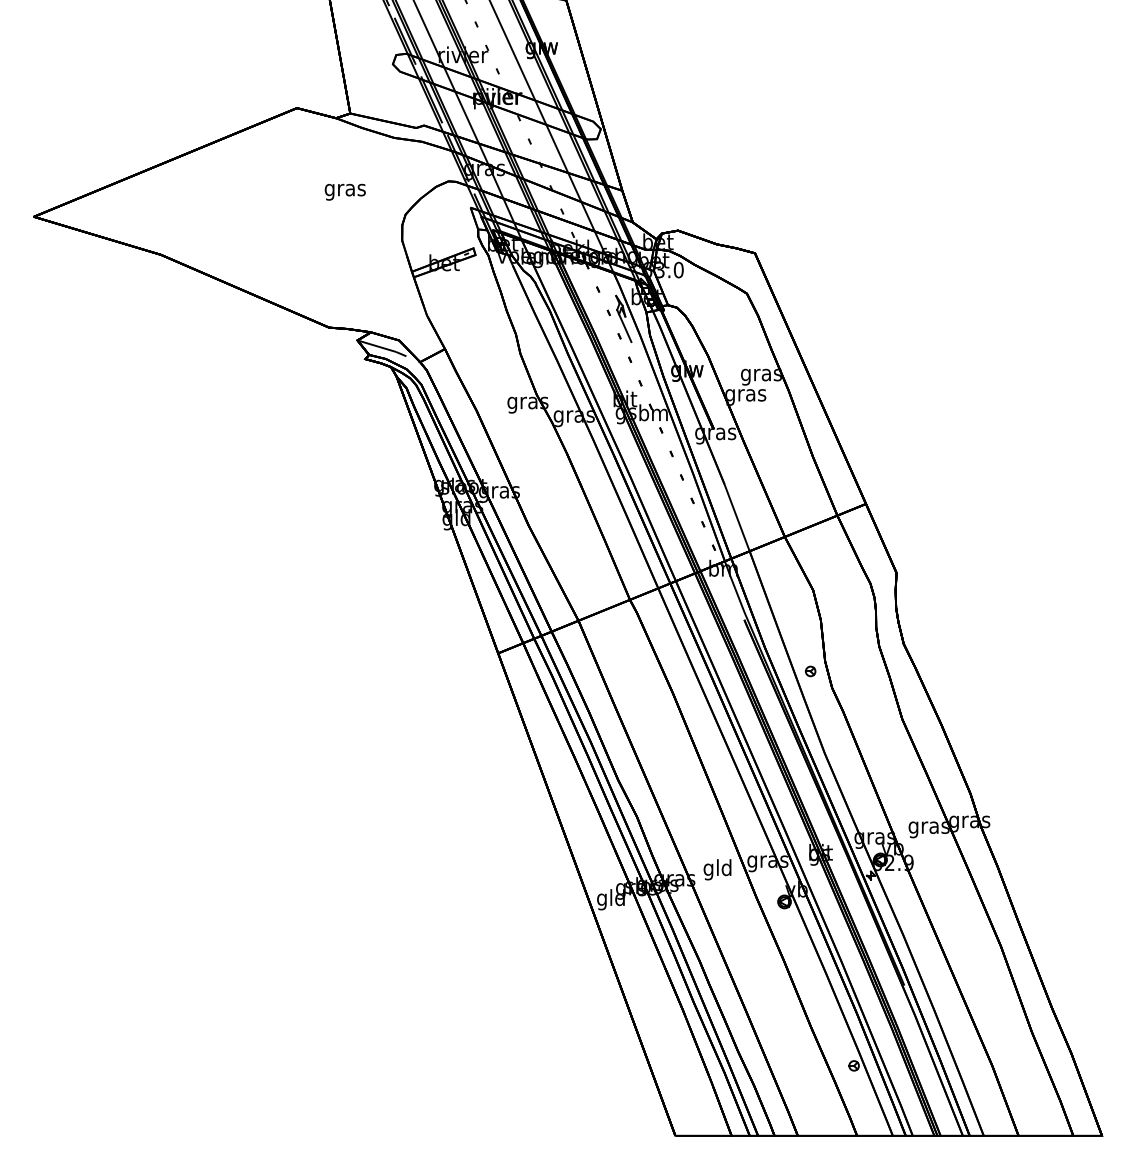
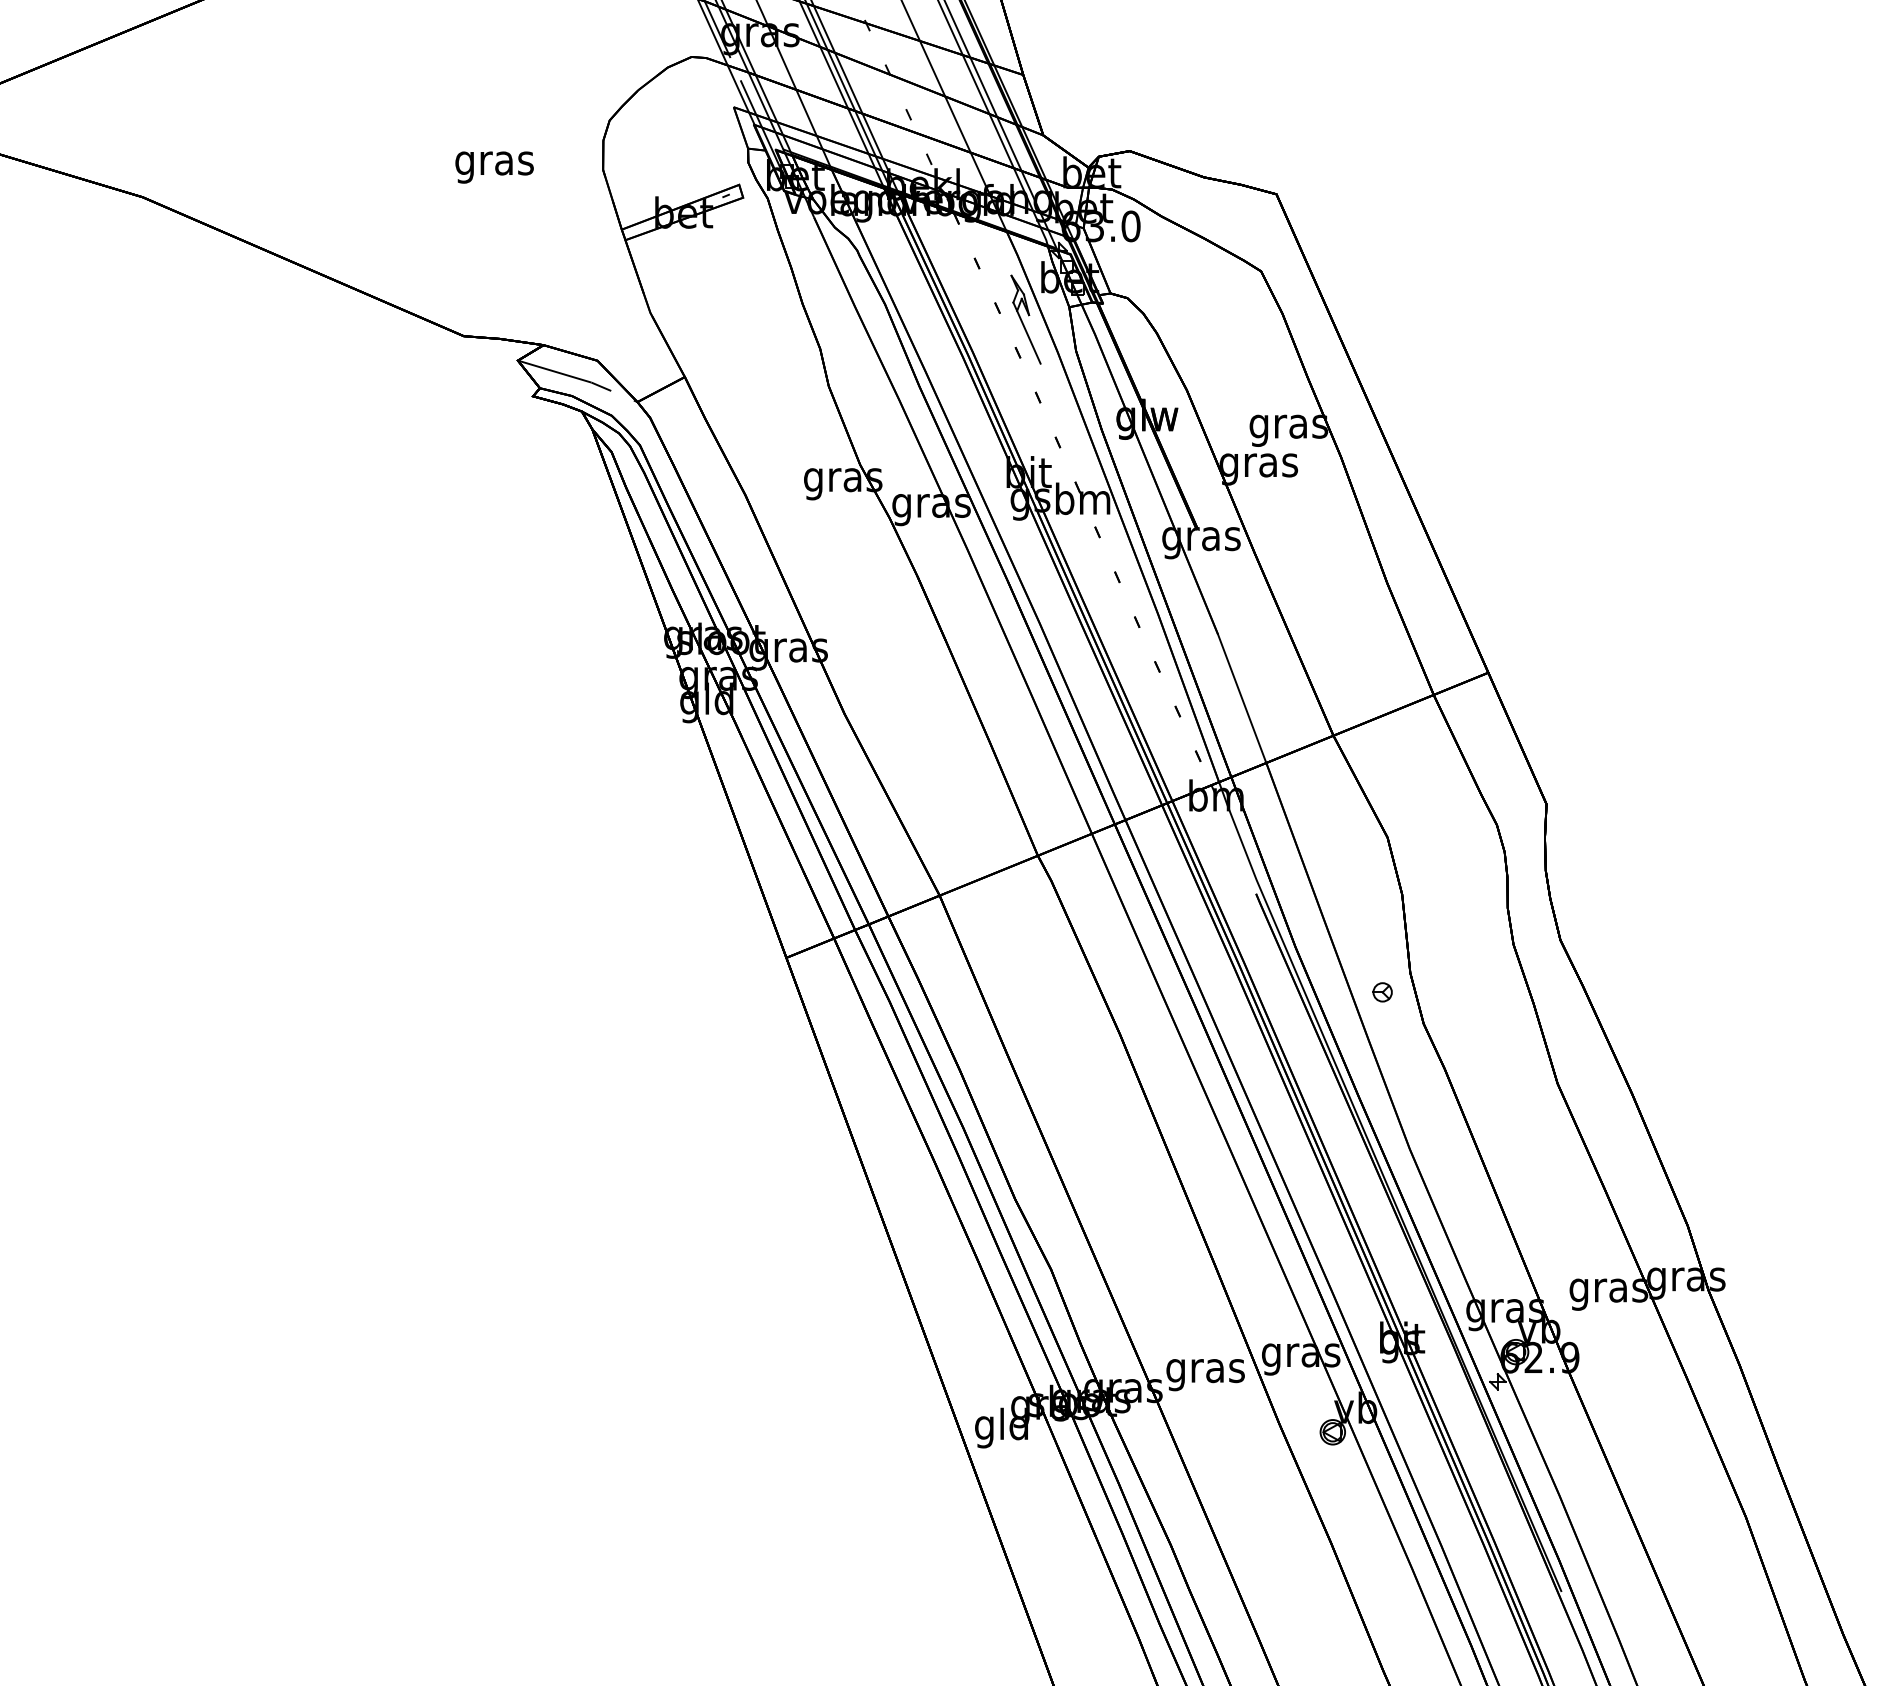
text: (344, 191) -> (493, 166), moved
text: (717, 869) -> (1204, 1370), gld -> gras

